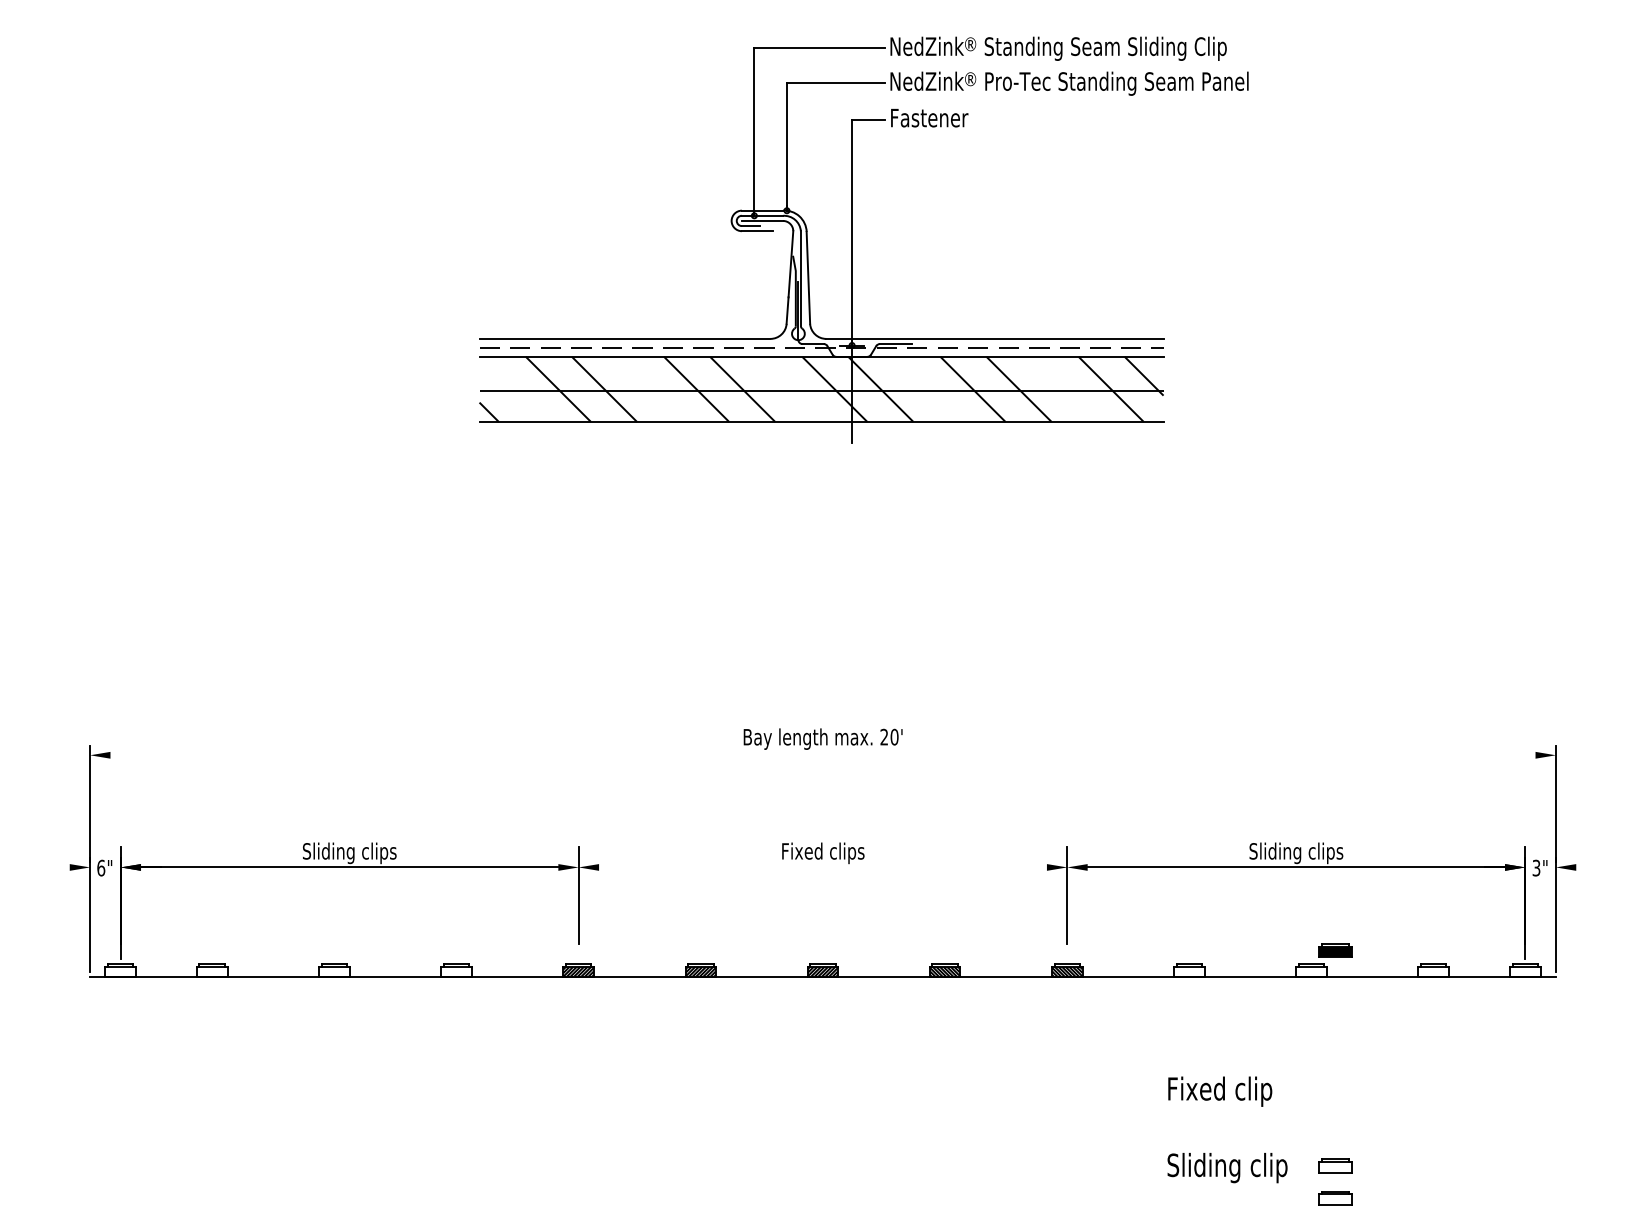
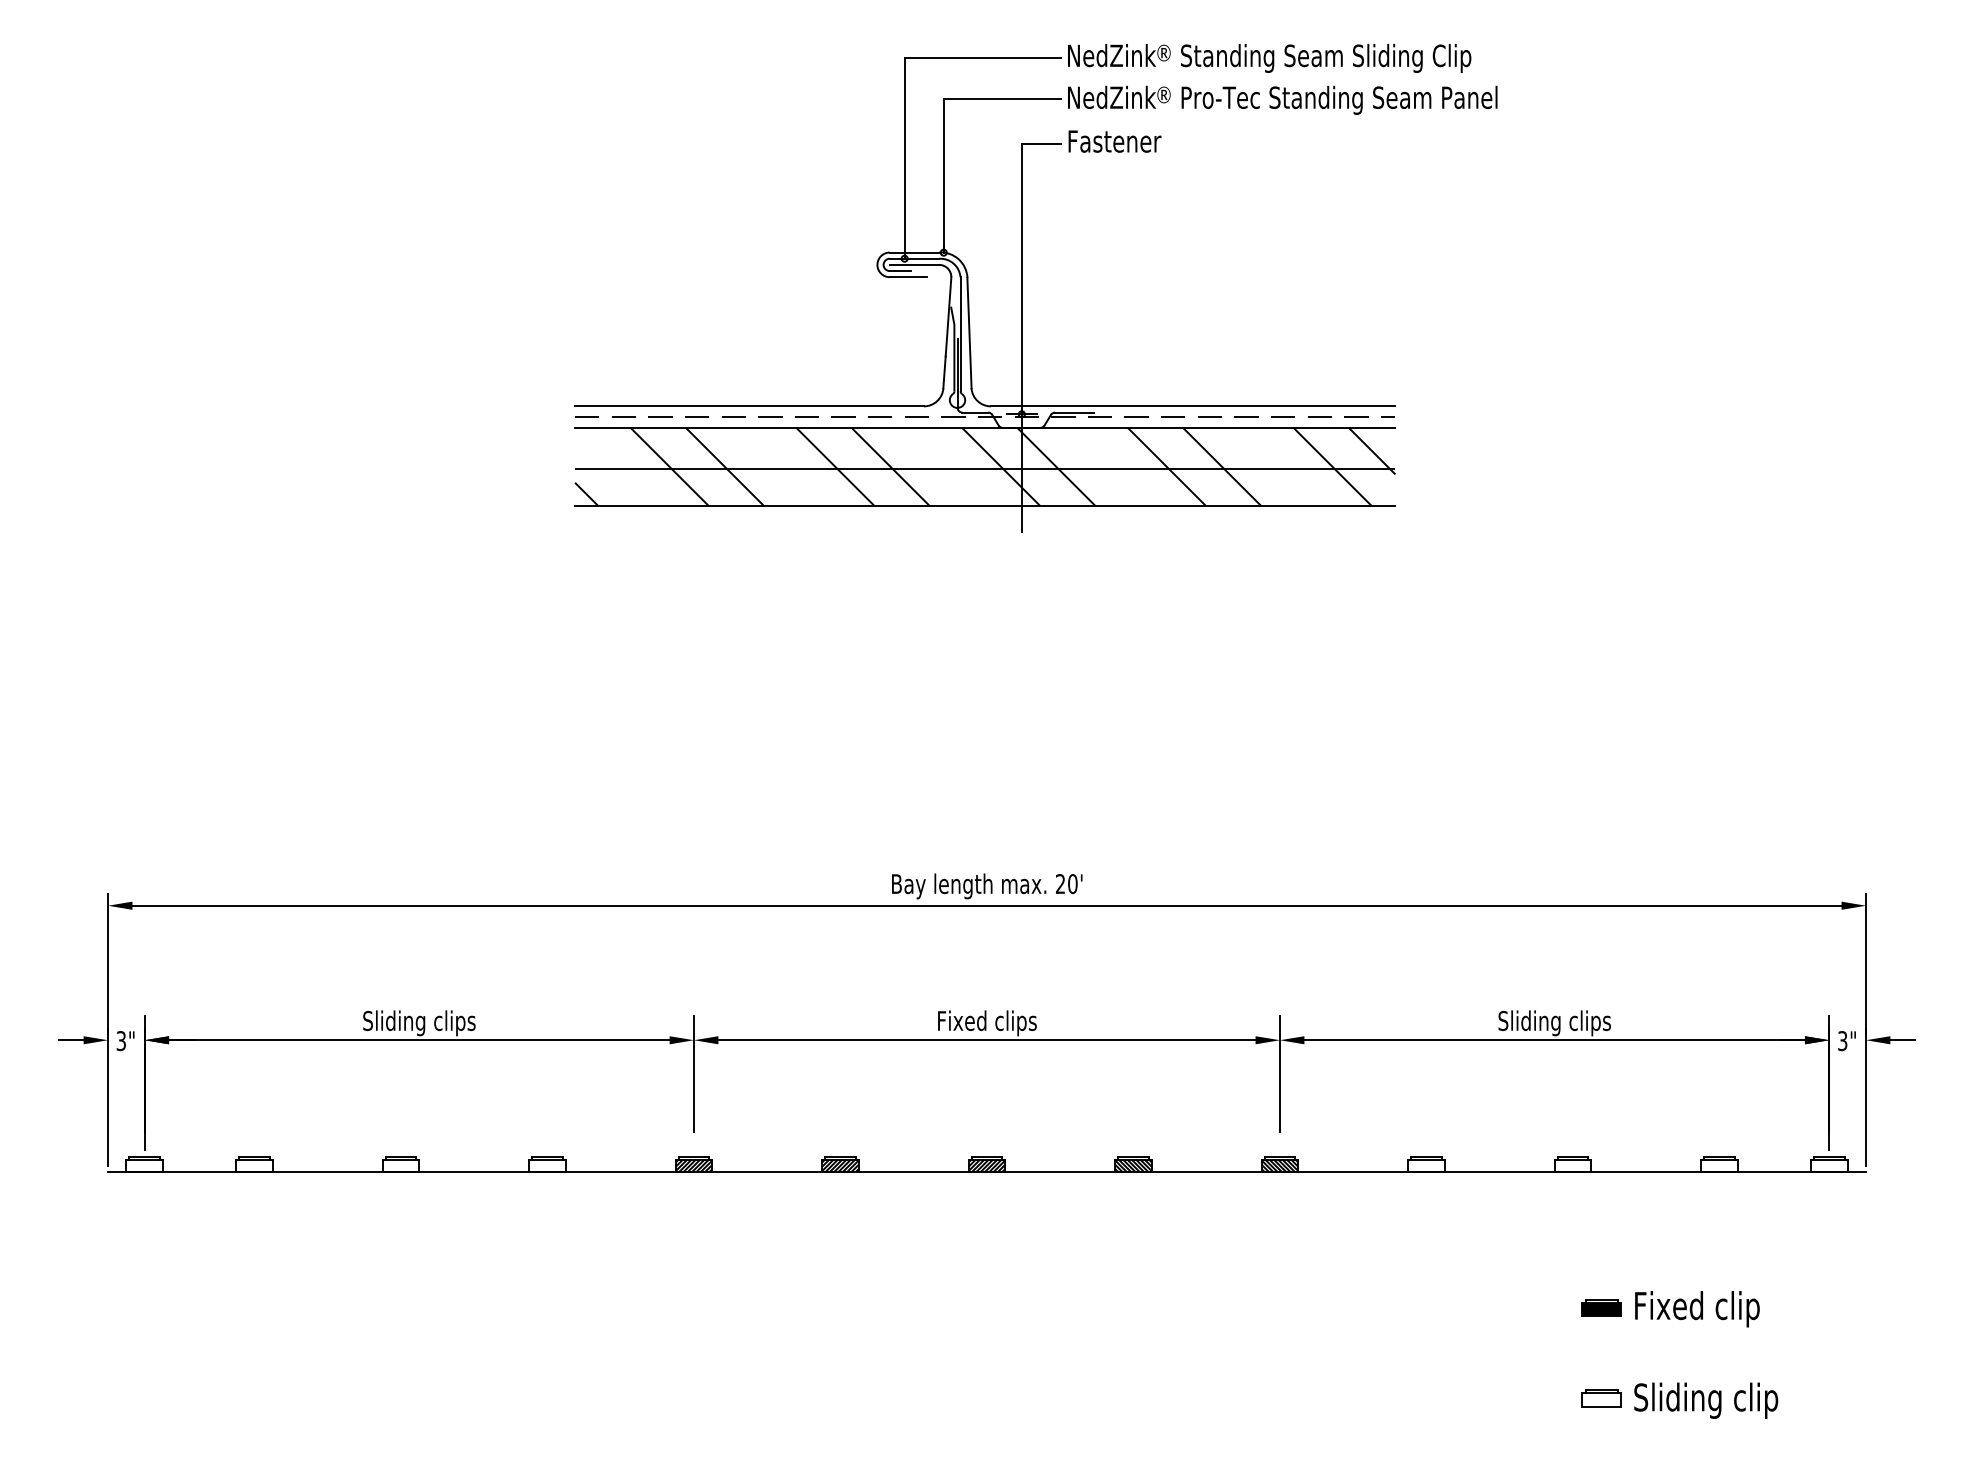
line: (822, 755) -> (986, 905), added
line: (59, 867) -> (71, 1040), added
line: (822, 867) -> (986, 1040), added
line: (1586, 867) -> (1902, 1040), added
text: (101, 868) -> (121, 1041), 6" -> 3"
part: (1335, 950) -> (1601, 1307), moved
text: (1227, 1129) -> (1706, 1354), moved
part: (1335, 1198) -> (1601, 1437), removed

